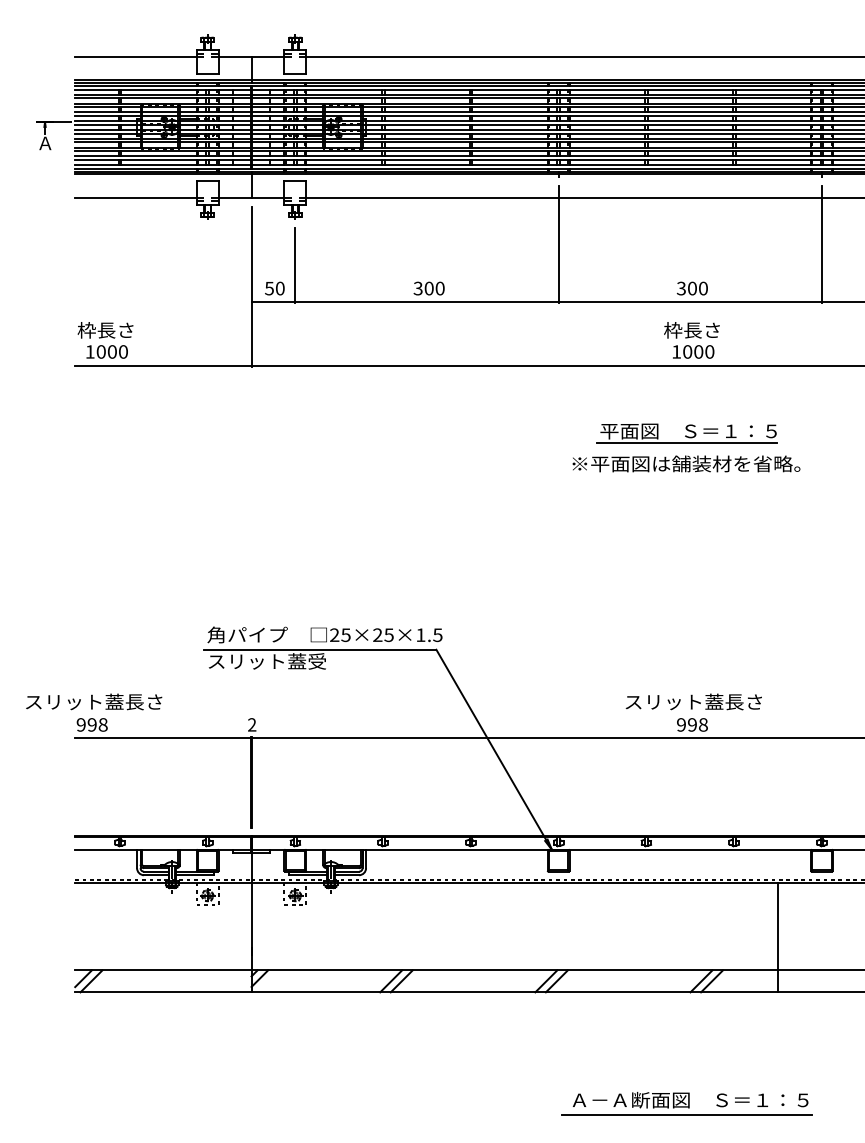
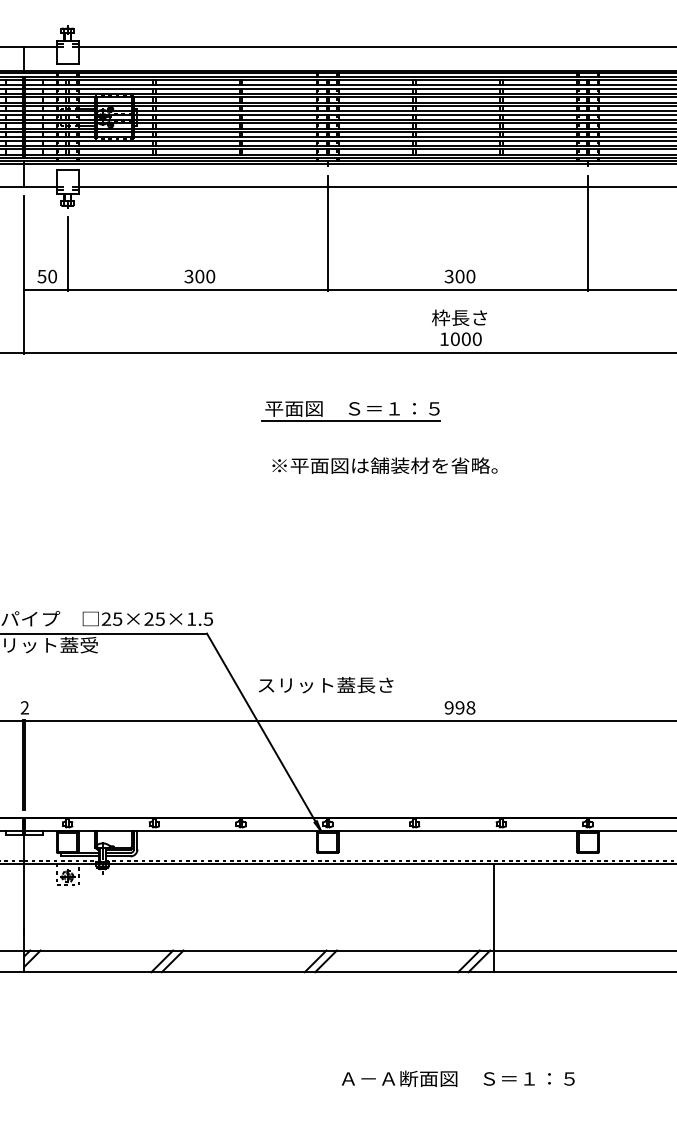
part: (686, 433) -> (350, 410), moved
text: (686, 463) -> (384, 465), moved
text: (693, 701) -> (325, 684), moved
line: (778, 937) -> (494, 917), moved
line: (686, 1114) -> (454, 1092), removed

